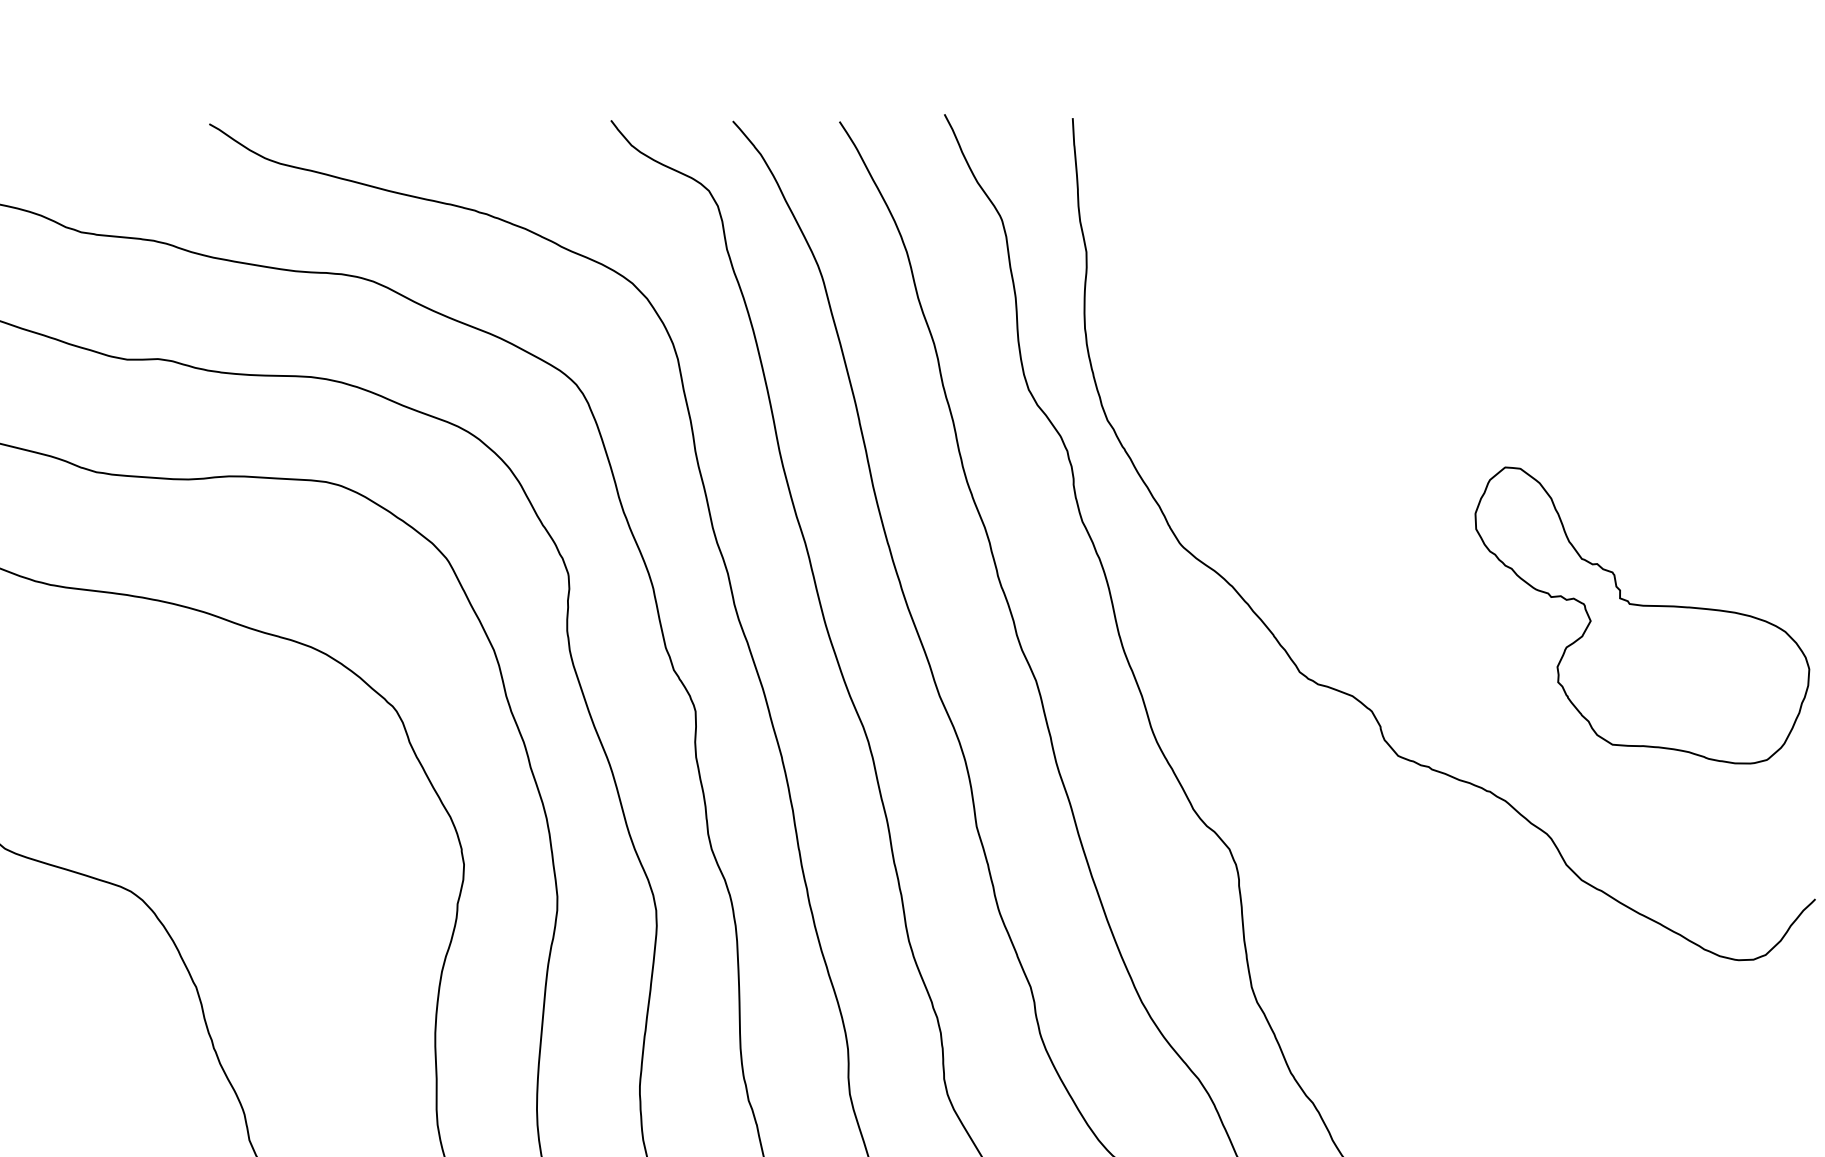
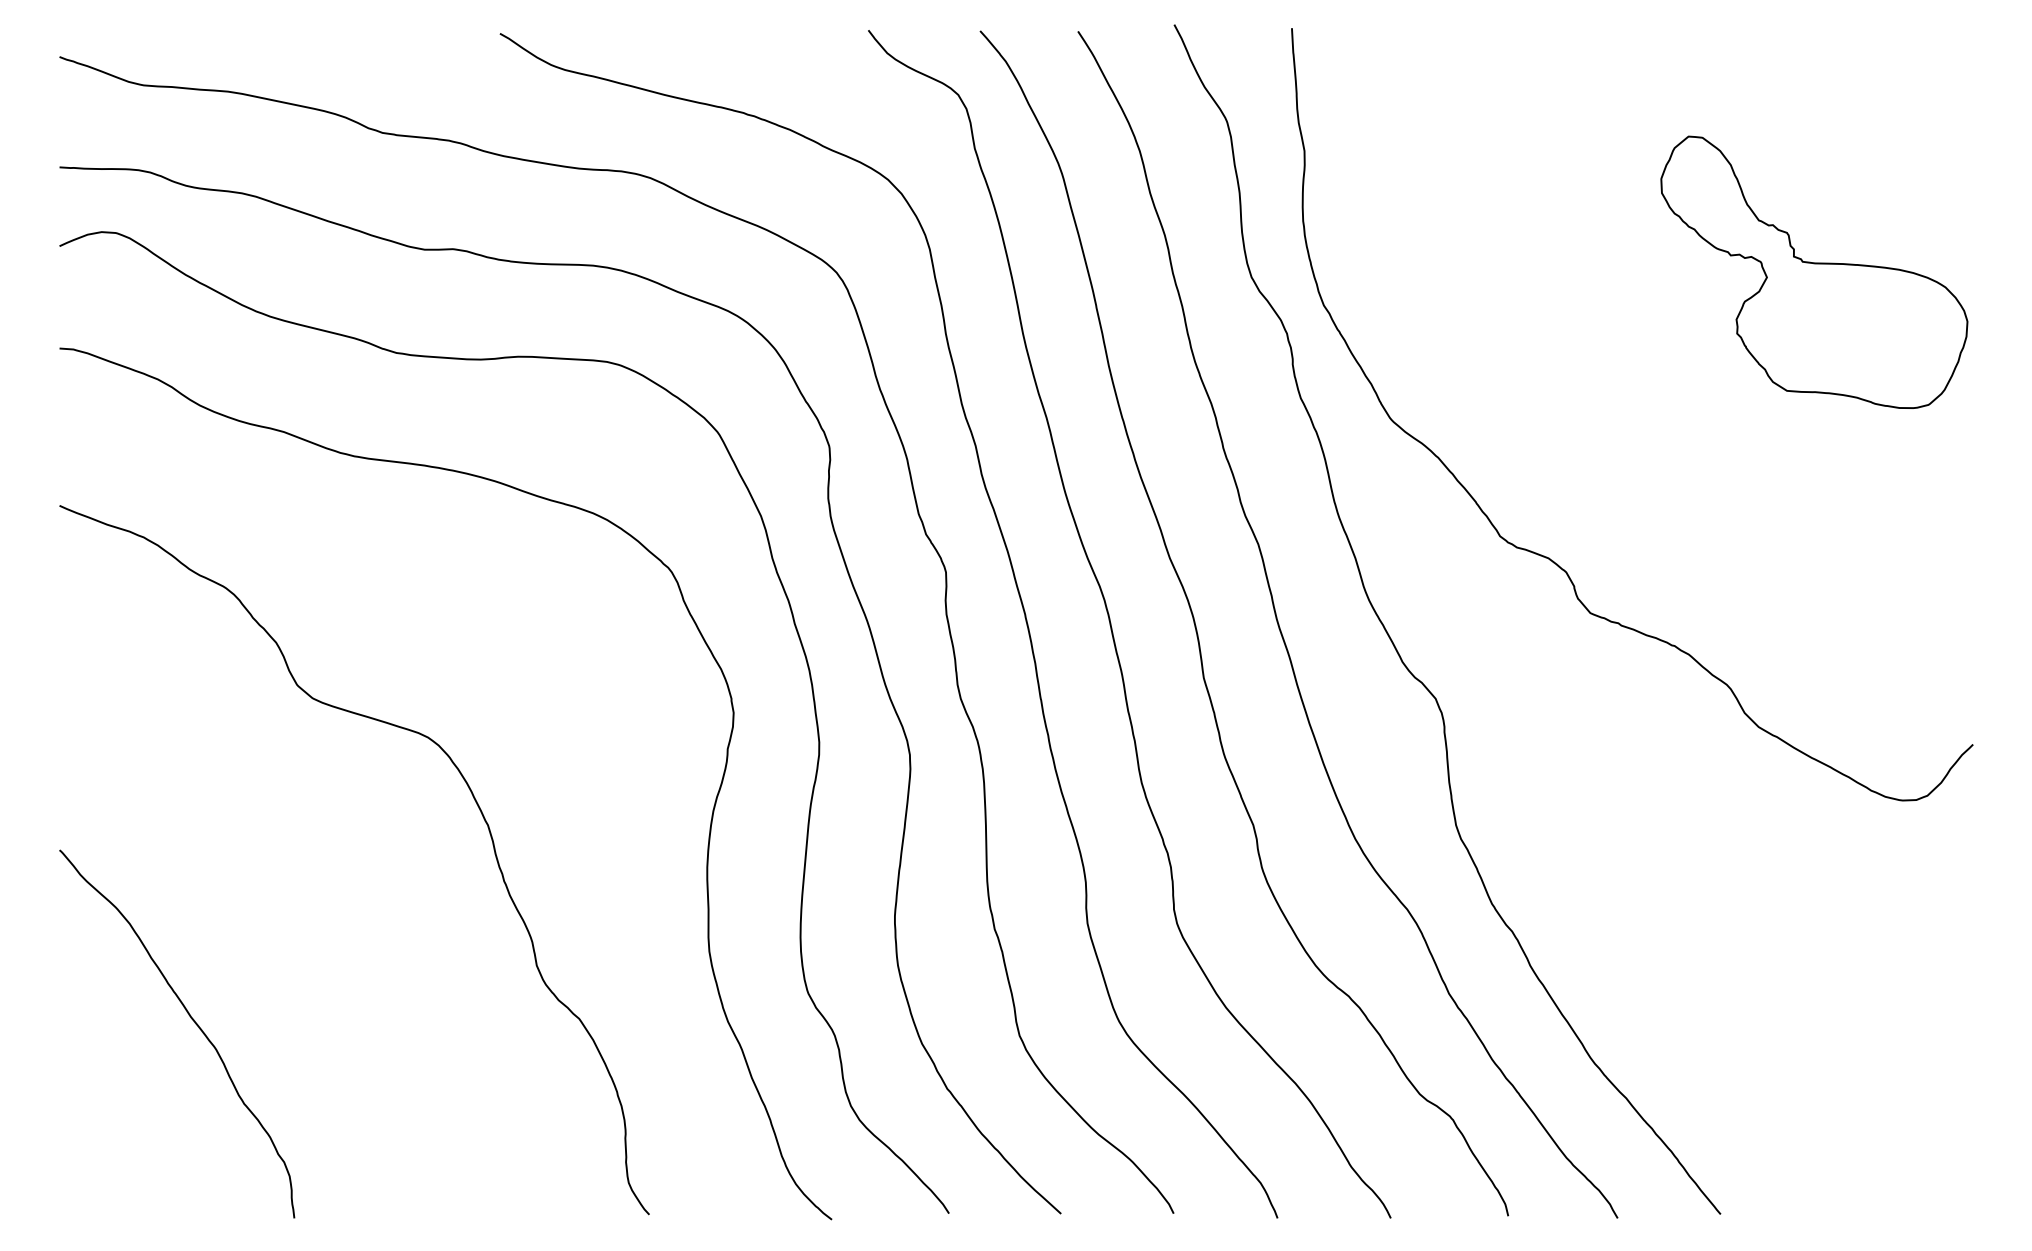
part: (1642, 614) -> (1814, 271), moved

